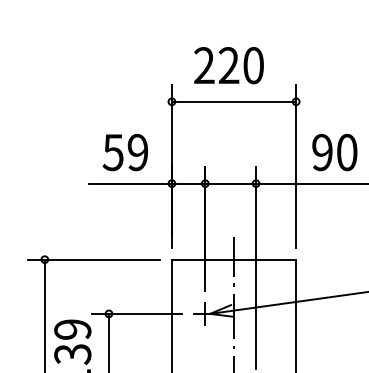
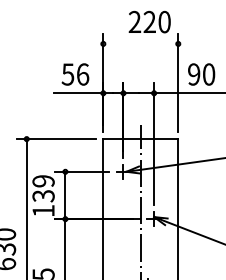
text: (228, 64) -> (149, 21), moved
line: (233, 101) -> (140, 43), removed
text: (137, 152) -> (82, 74), 59 -> 56

